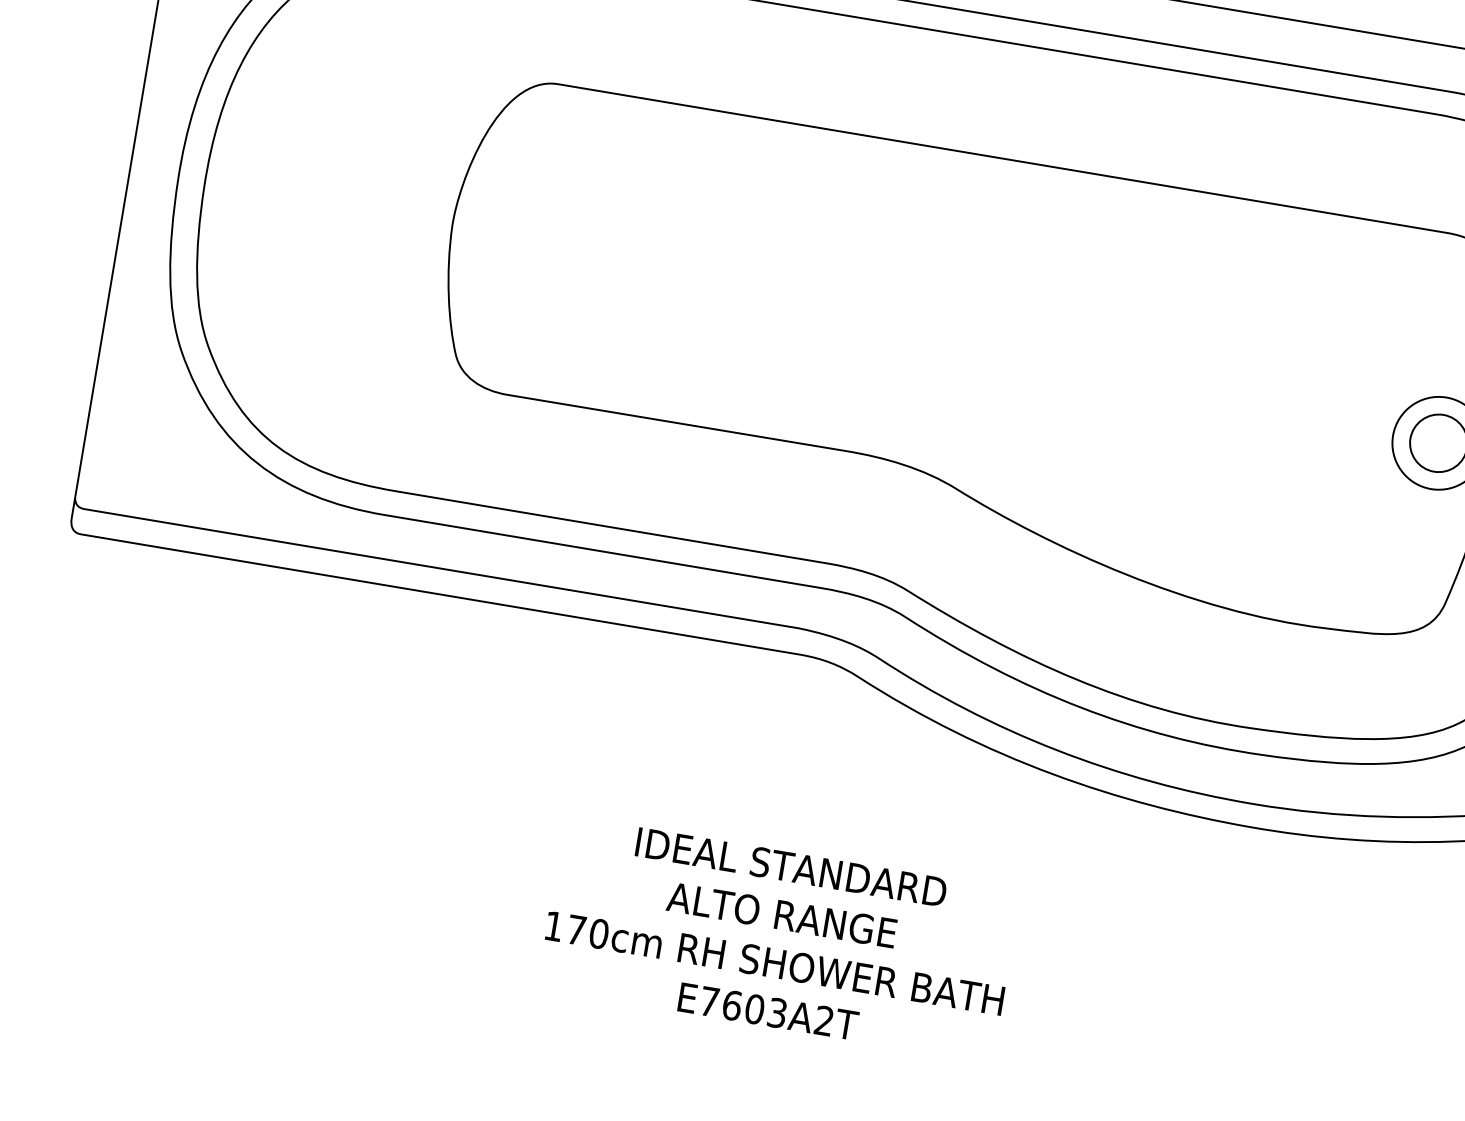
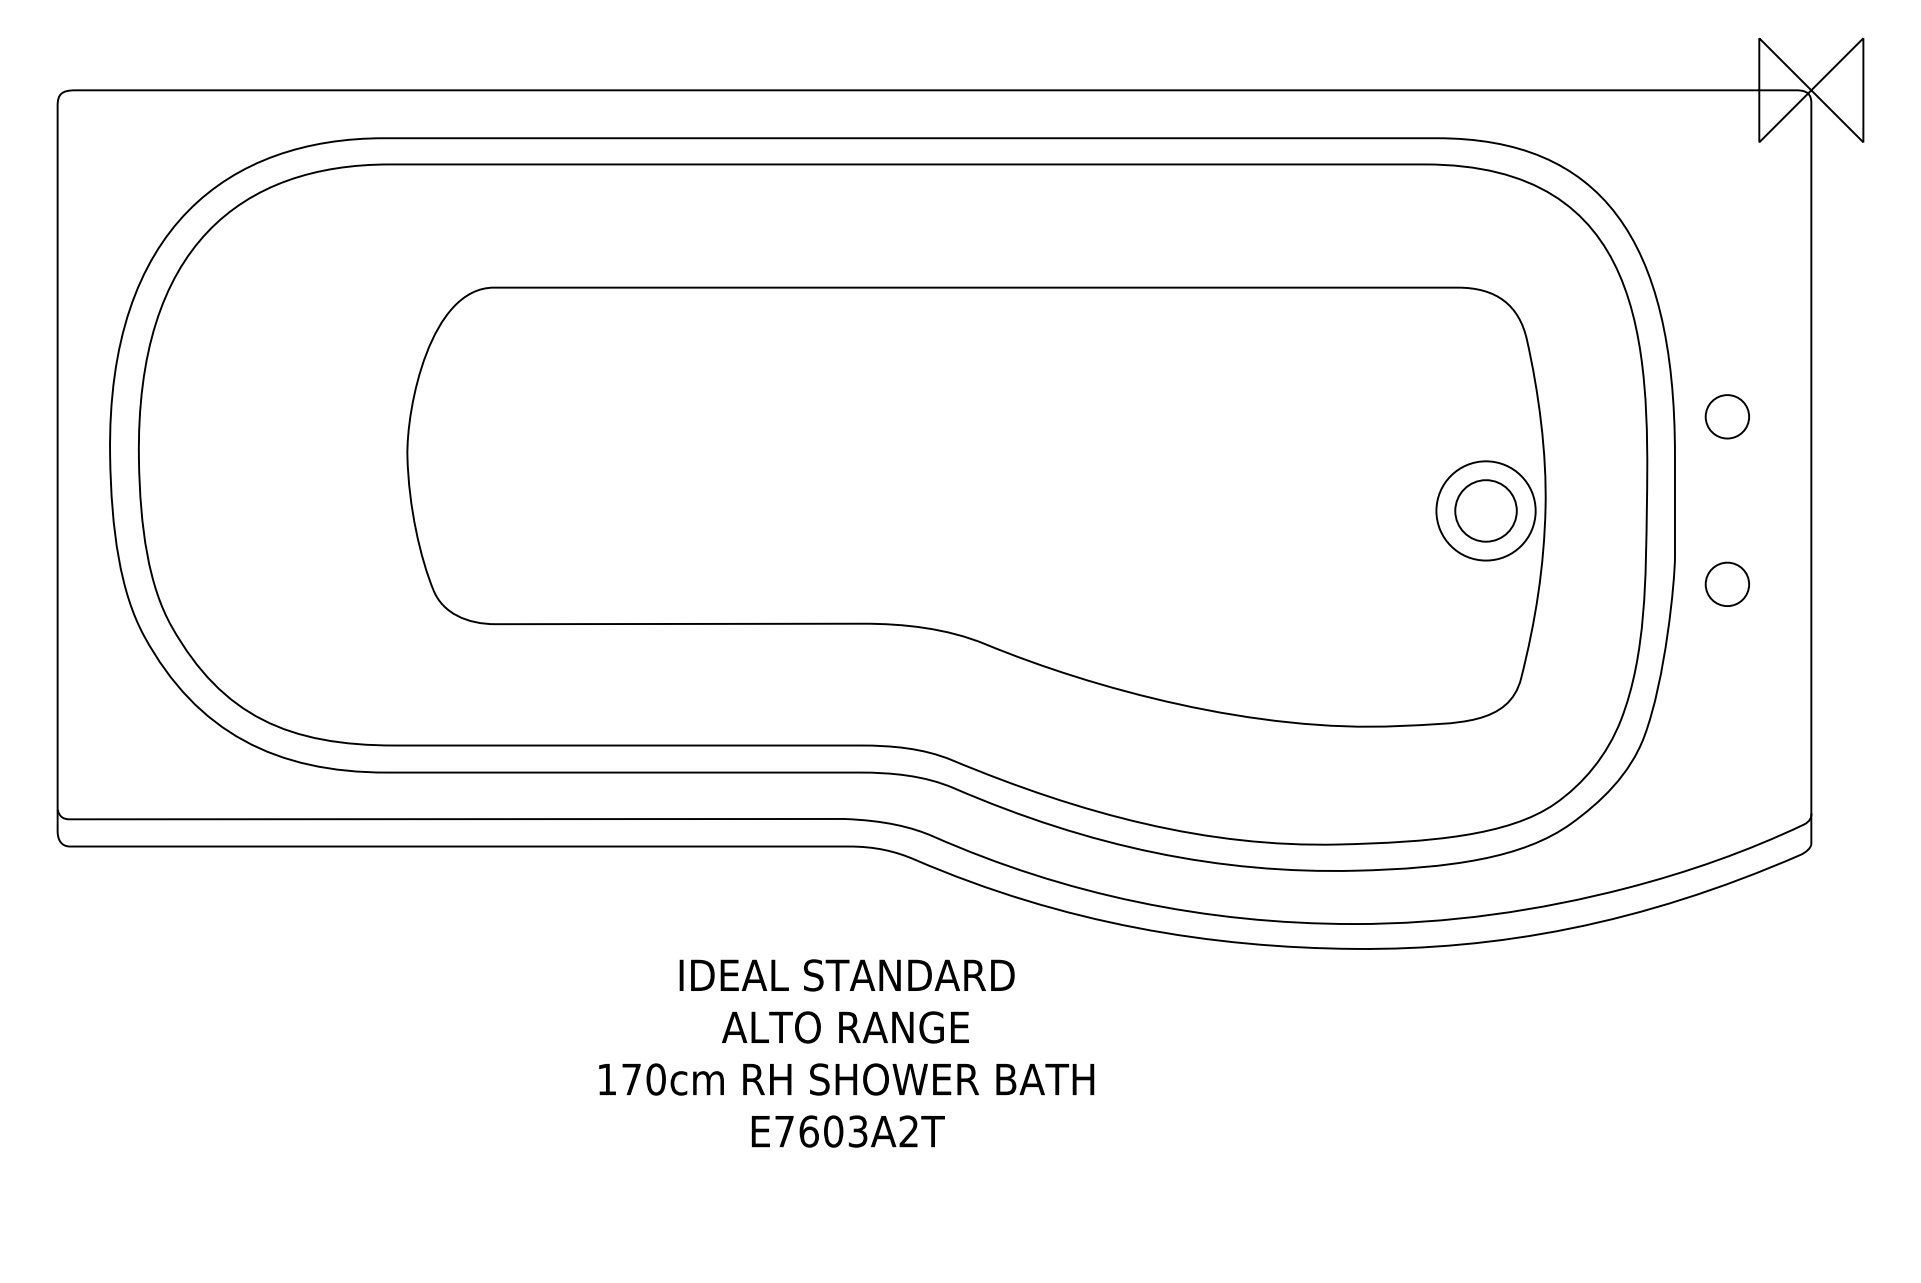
text: (778, 939) -> (846, 1053), moved

